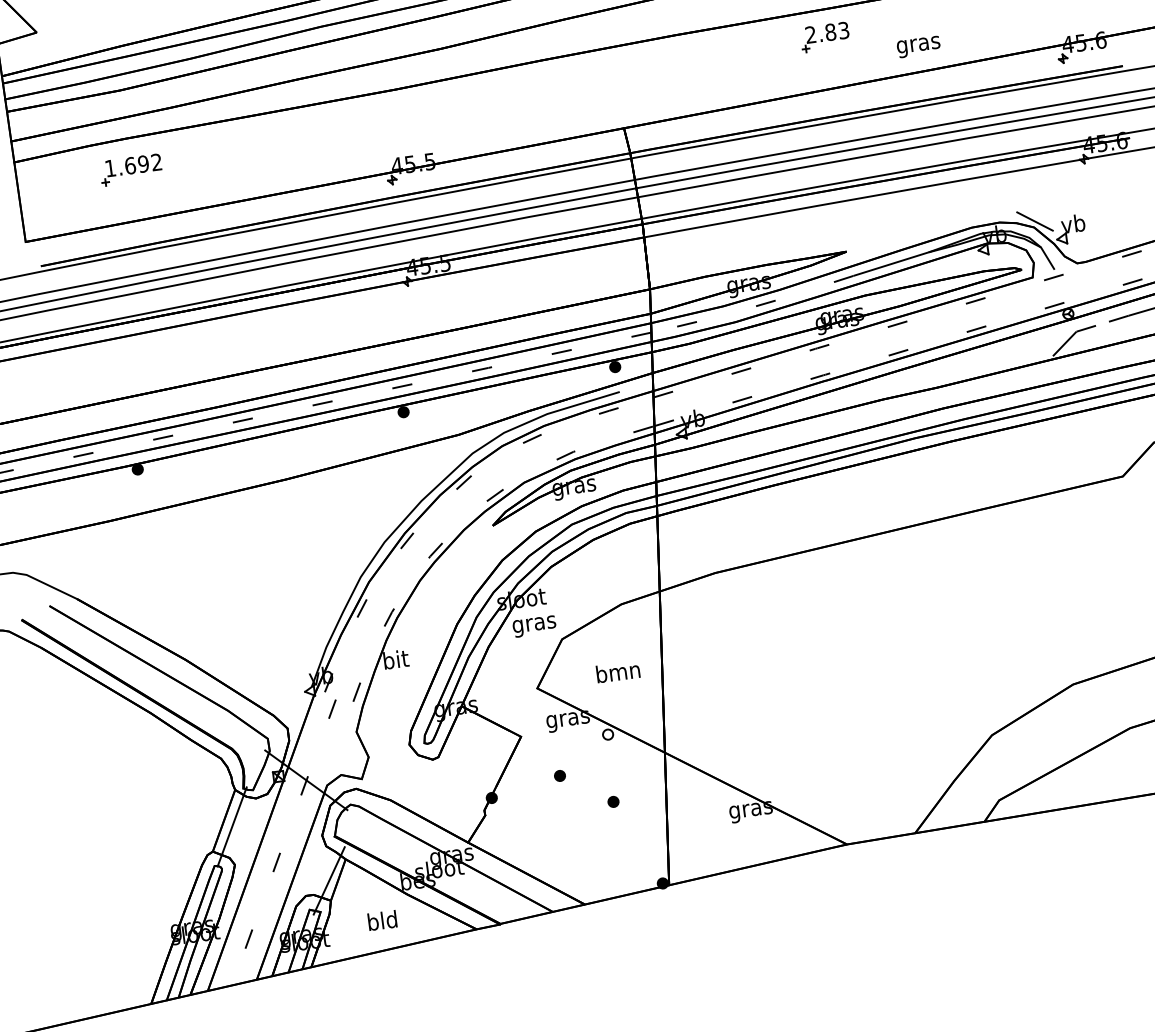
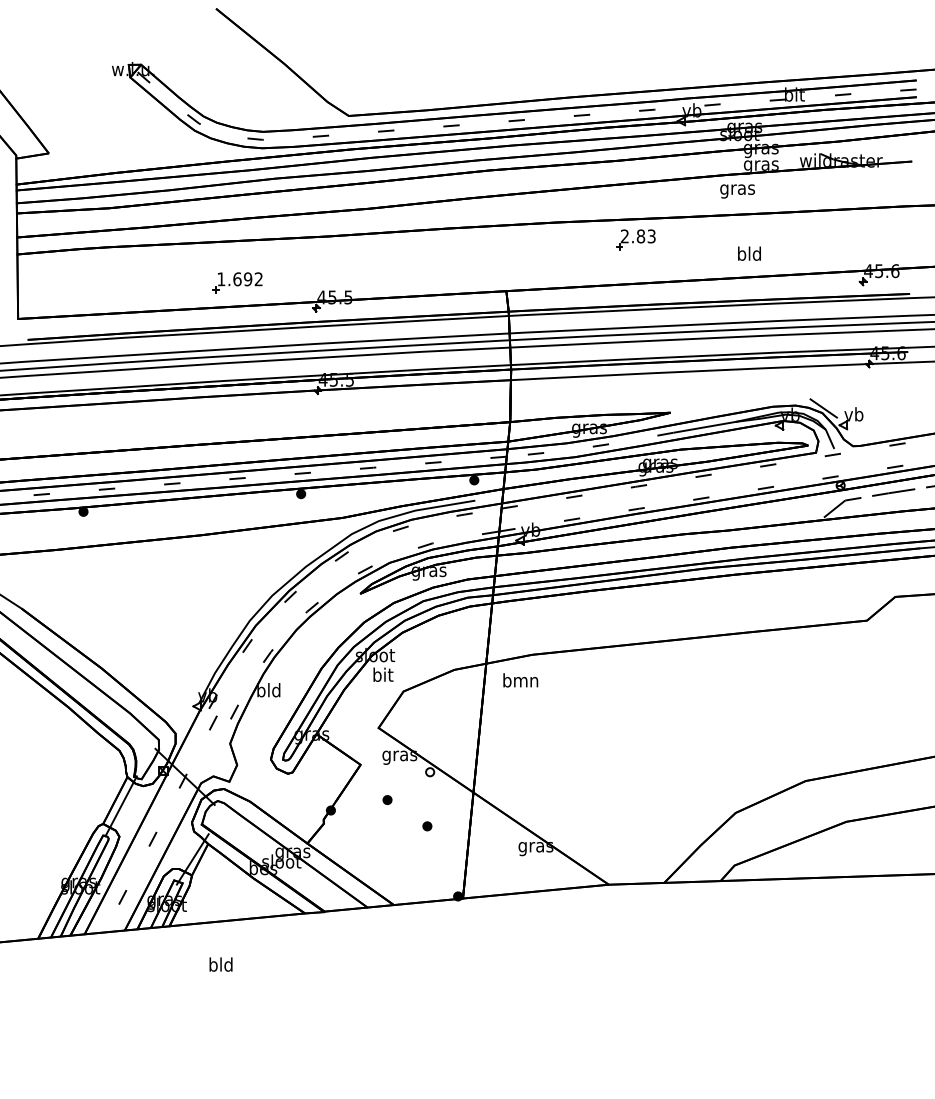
part: (824, 36) -> (635, 239), moved
text: (918, 44) -> (749, 255), gras -> bld
part: (130, 169) -> (237, 282), moved
text: (533, 624) -> (382, 676), gras -> bit
text: (395, 660) -> (268, 690), bit -> bld
text: (617, 672) -> (520, 680), moved
text: (381, 920) -> (220, 964), moved

